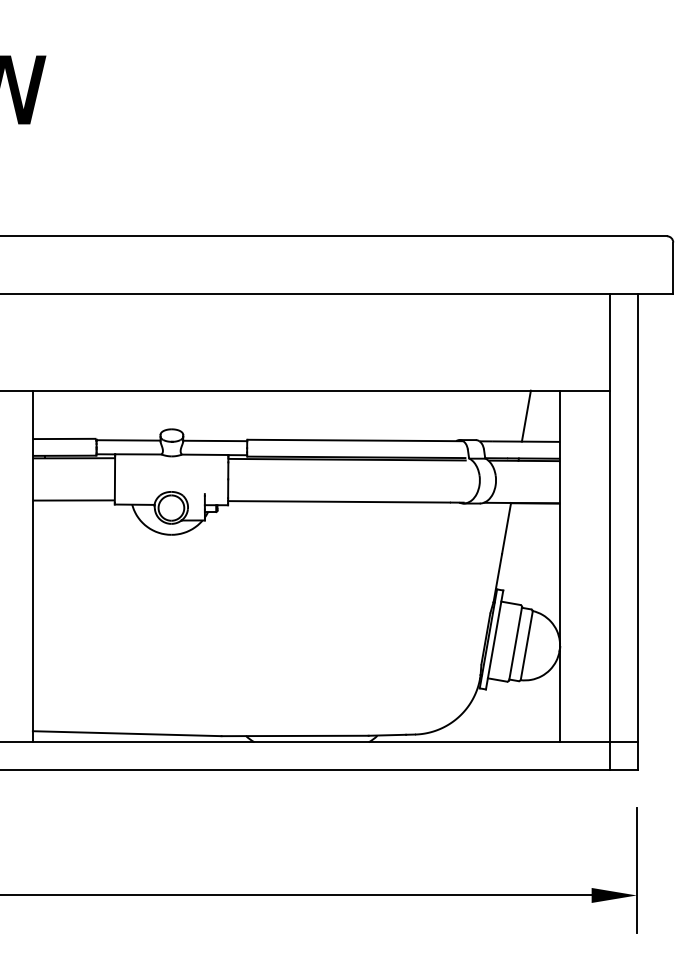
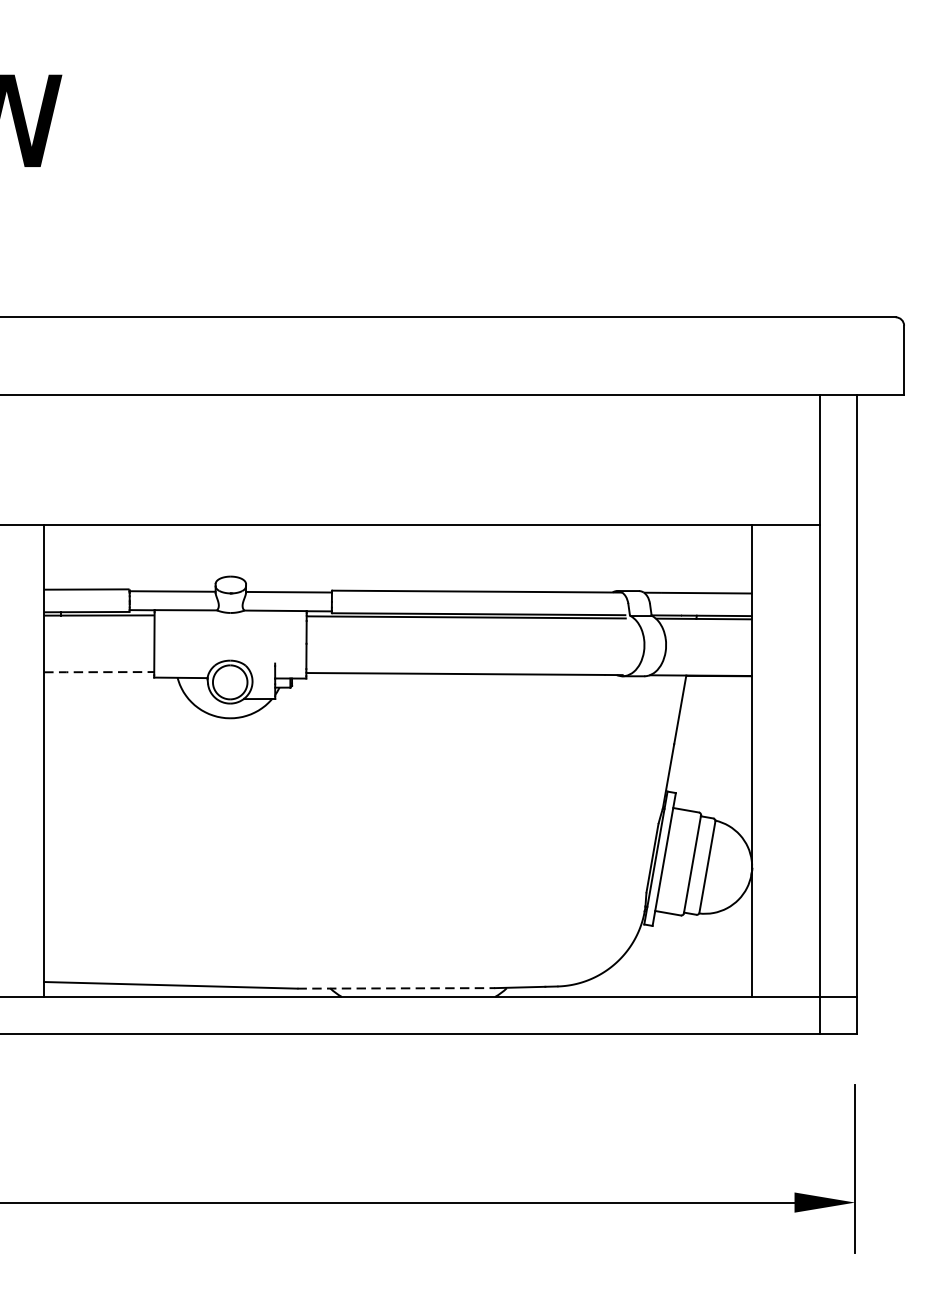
line: (525, 415) -> (705, 558), removed
line: (73, 500) -> (98, 672), solid -> dashed
line: (295, 735) -> (396, 987), solid -> dashed

